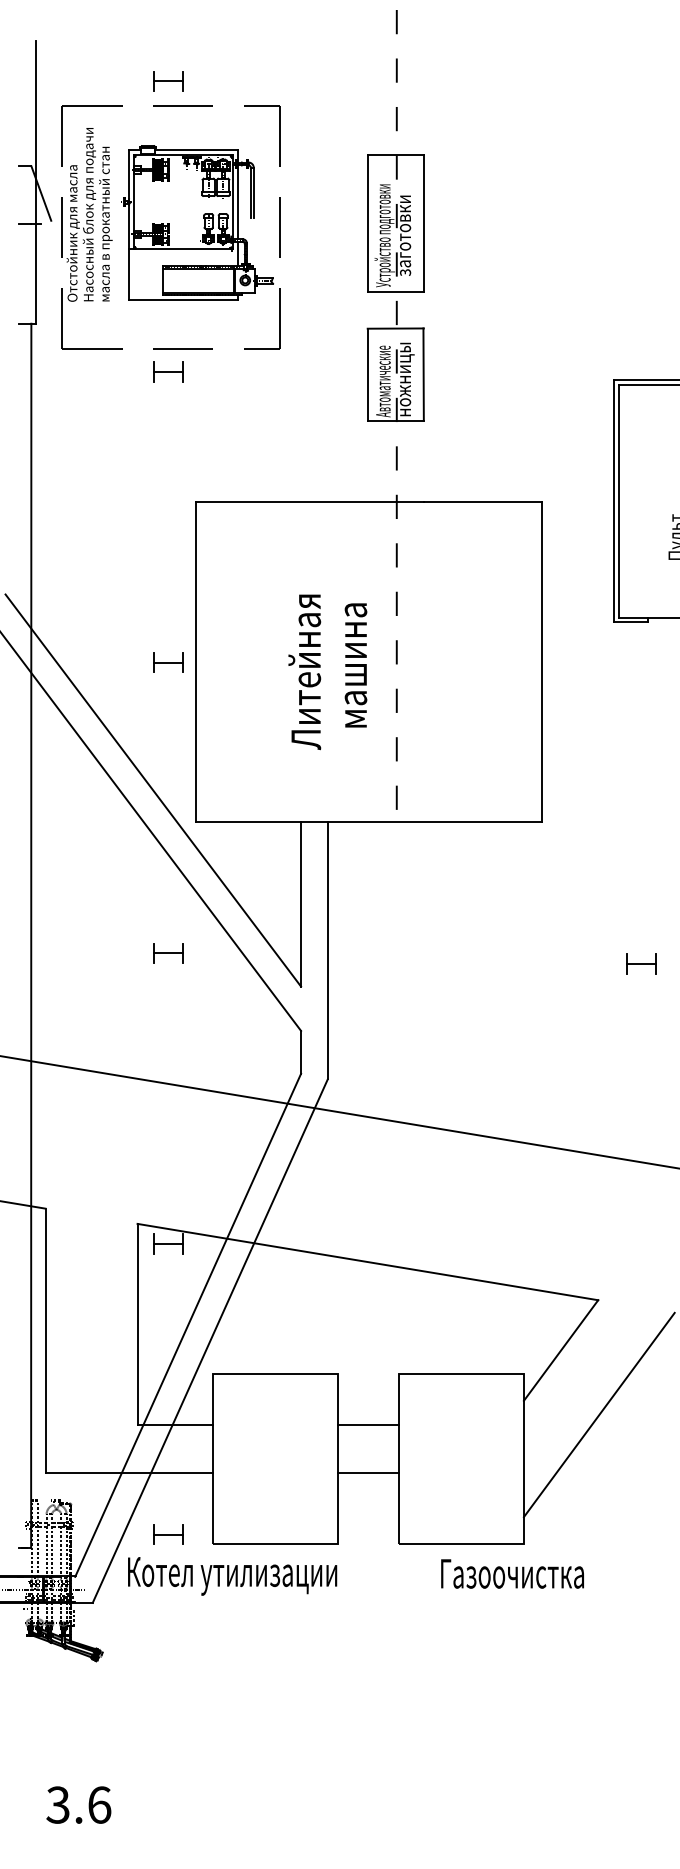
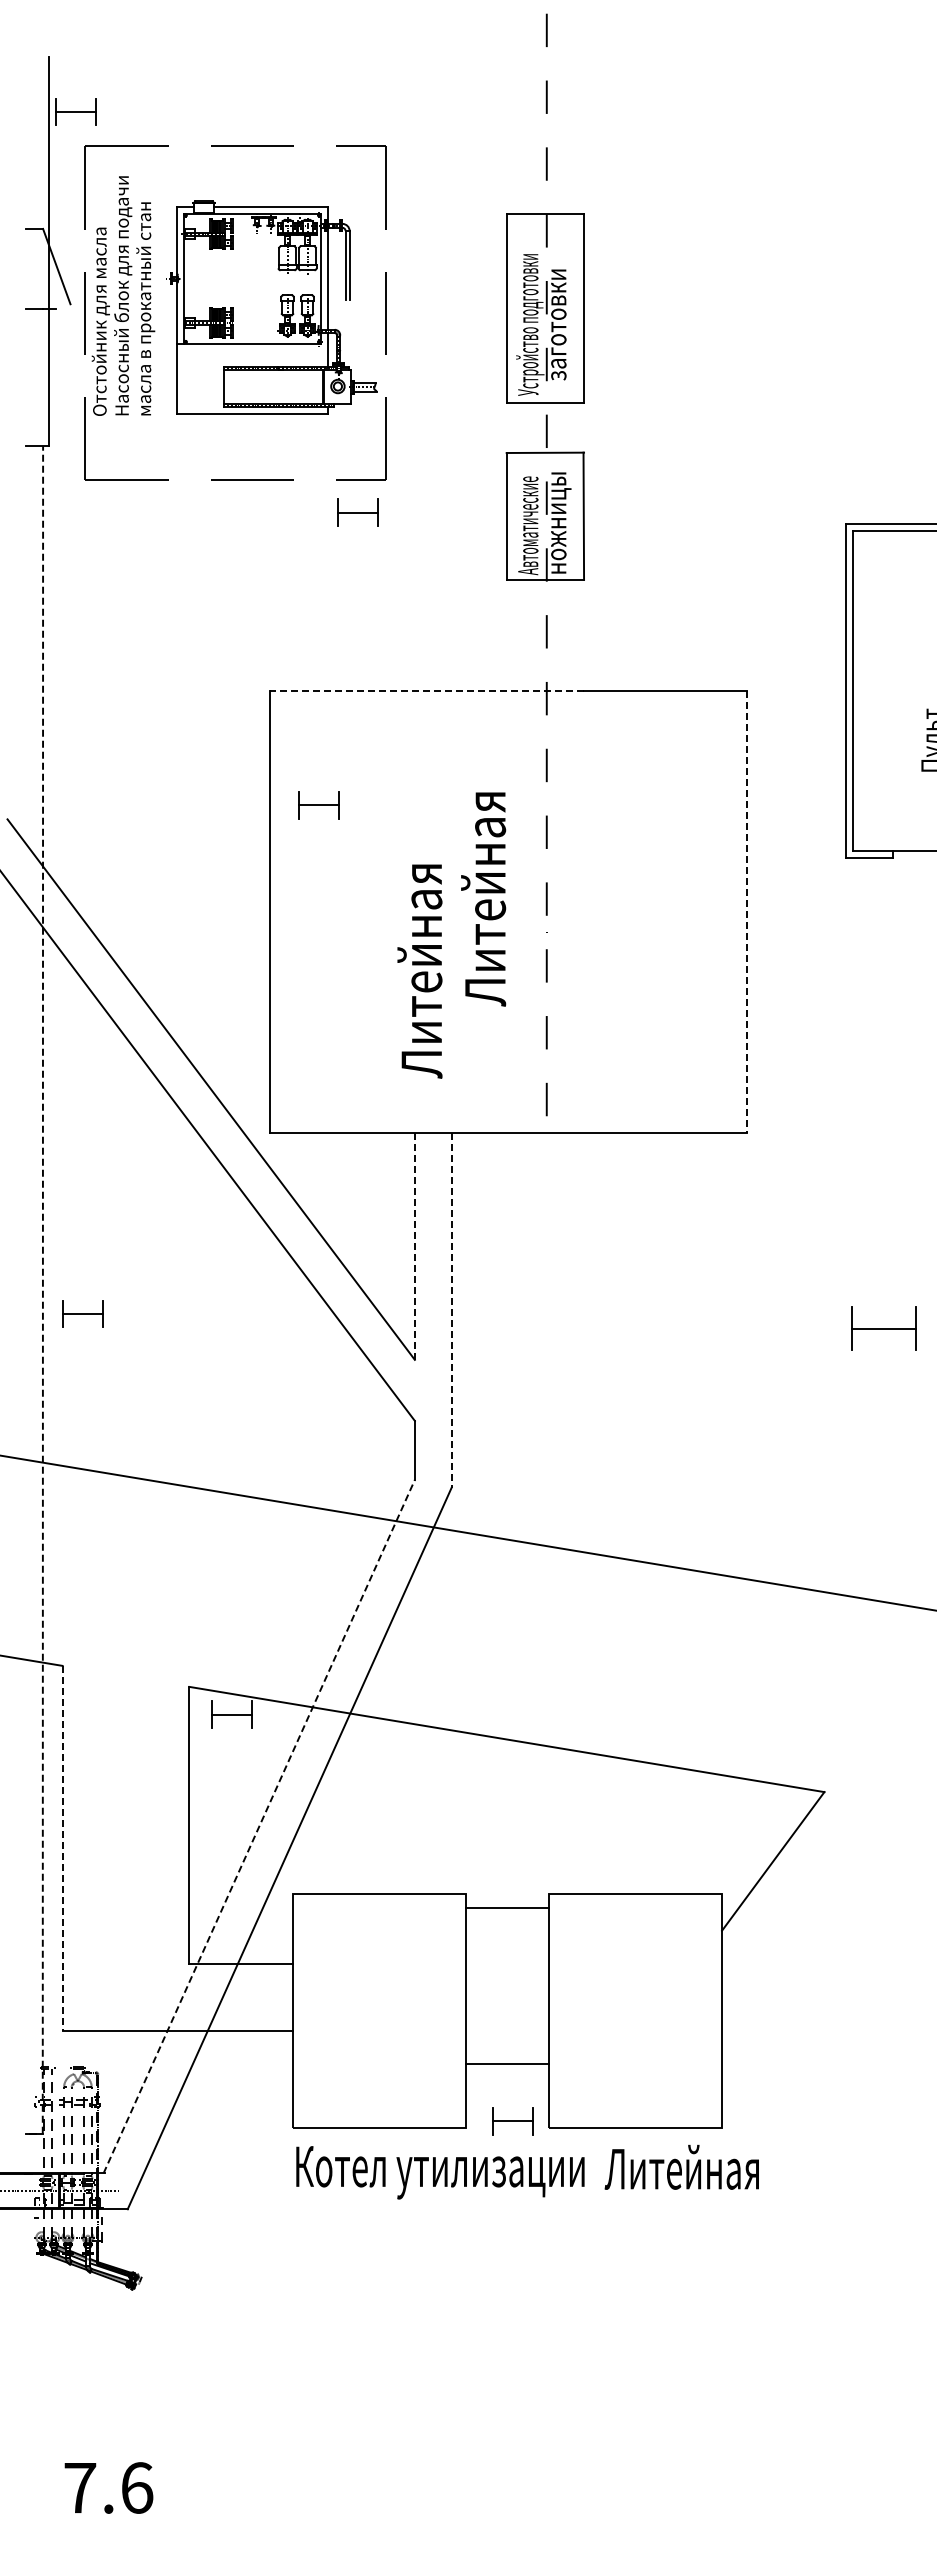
part: (168, 80) -> (75, 111), moved
part: (168, 371) -> (357, 512), moved
line: (309, 501) -> (426, 691), solid -> dashed
text: (350, 652) -> (483, 899), машина -> Литейная
part: (168, 662) -> (318, 805), moved
line: (542, 662) -> (747, 912), solid -> dashed
text: (304, 672) -> (419, 971), moved
line: (300, 905) -> (414, 1247), solid -> dashed
line: (30, 935) -> (42, 1289), solid -> dashed
line: (327, 951) -> (451, 1311), solid -> dashed
part: (168, 953) -> (82, 1313), moved
part: (641, 963) -> (883, 1328), size x1.6
line: (188, 1325) -> (259, 1826), solid -> dashed
line: (45, 1341) -> (62, 1848), solid -> dashed
line: (599, 1415) -> (825, 1950), removed
line: (368, 1425) -> (507, 1908), moved
line: (368, 1473) -> (507, 2063), moved
part: (168, 1534) -> (512, 2121), moved
text: (511, 1571) -> (704, 2166), Газоочистка -> Литейная
text: (232, 1576) -> (440, 2172), moved
text: (57, 1804) -> (79, 2487), 3.6 -> 7.6

